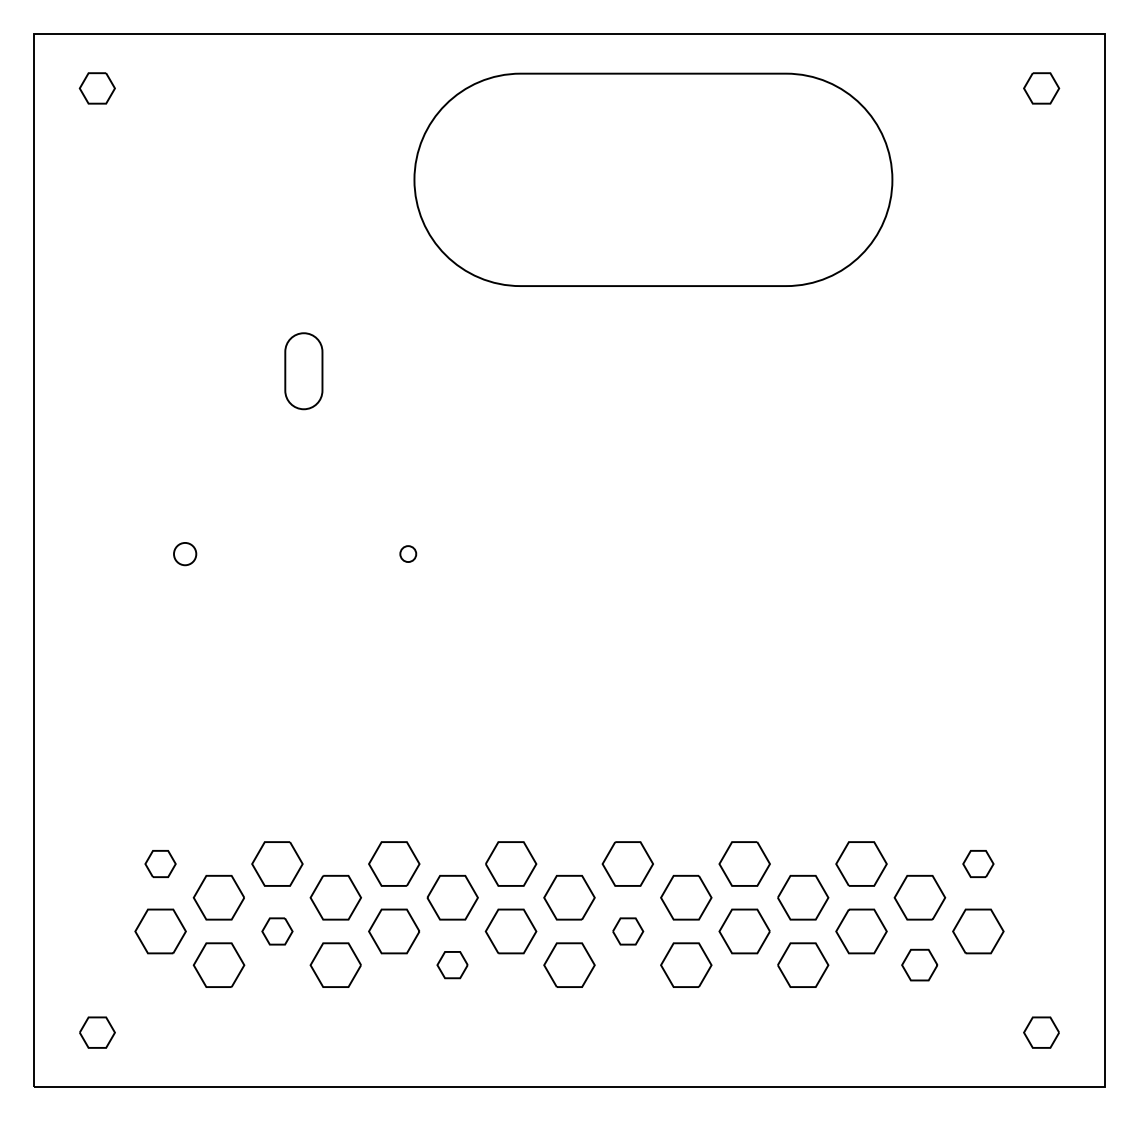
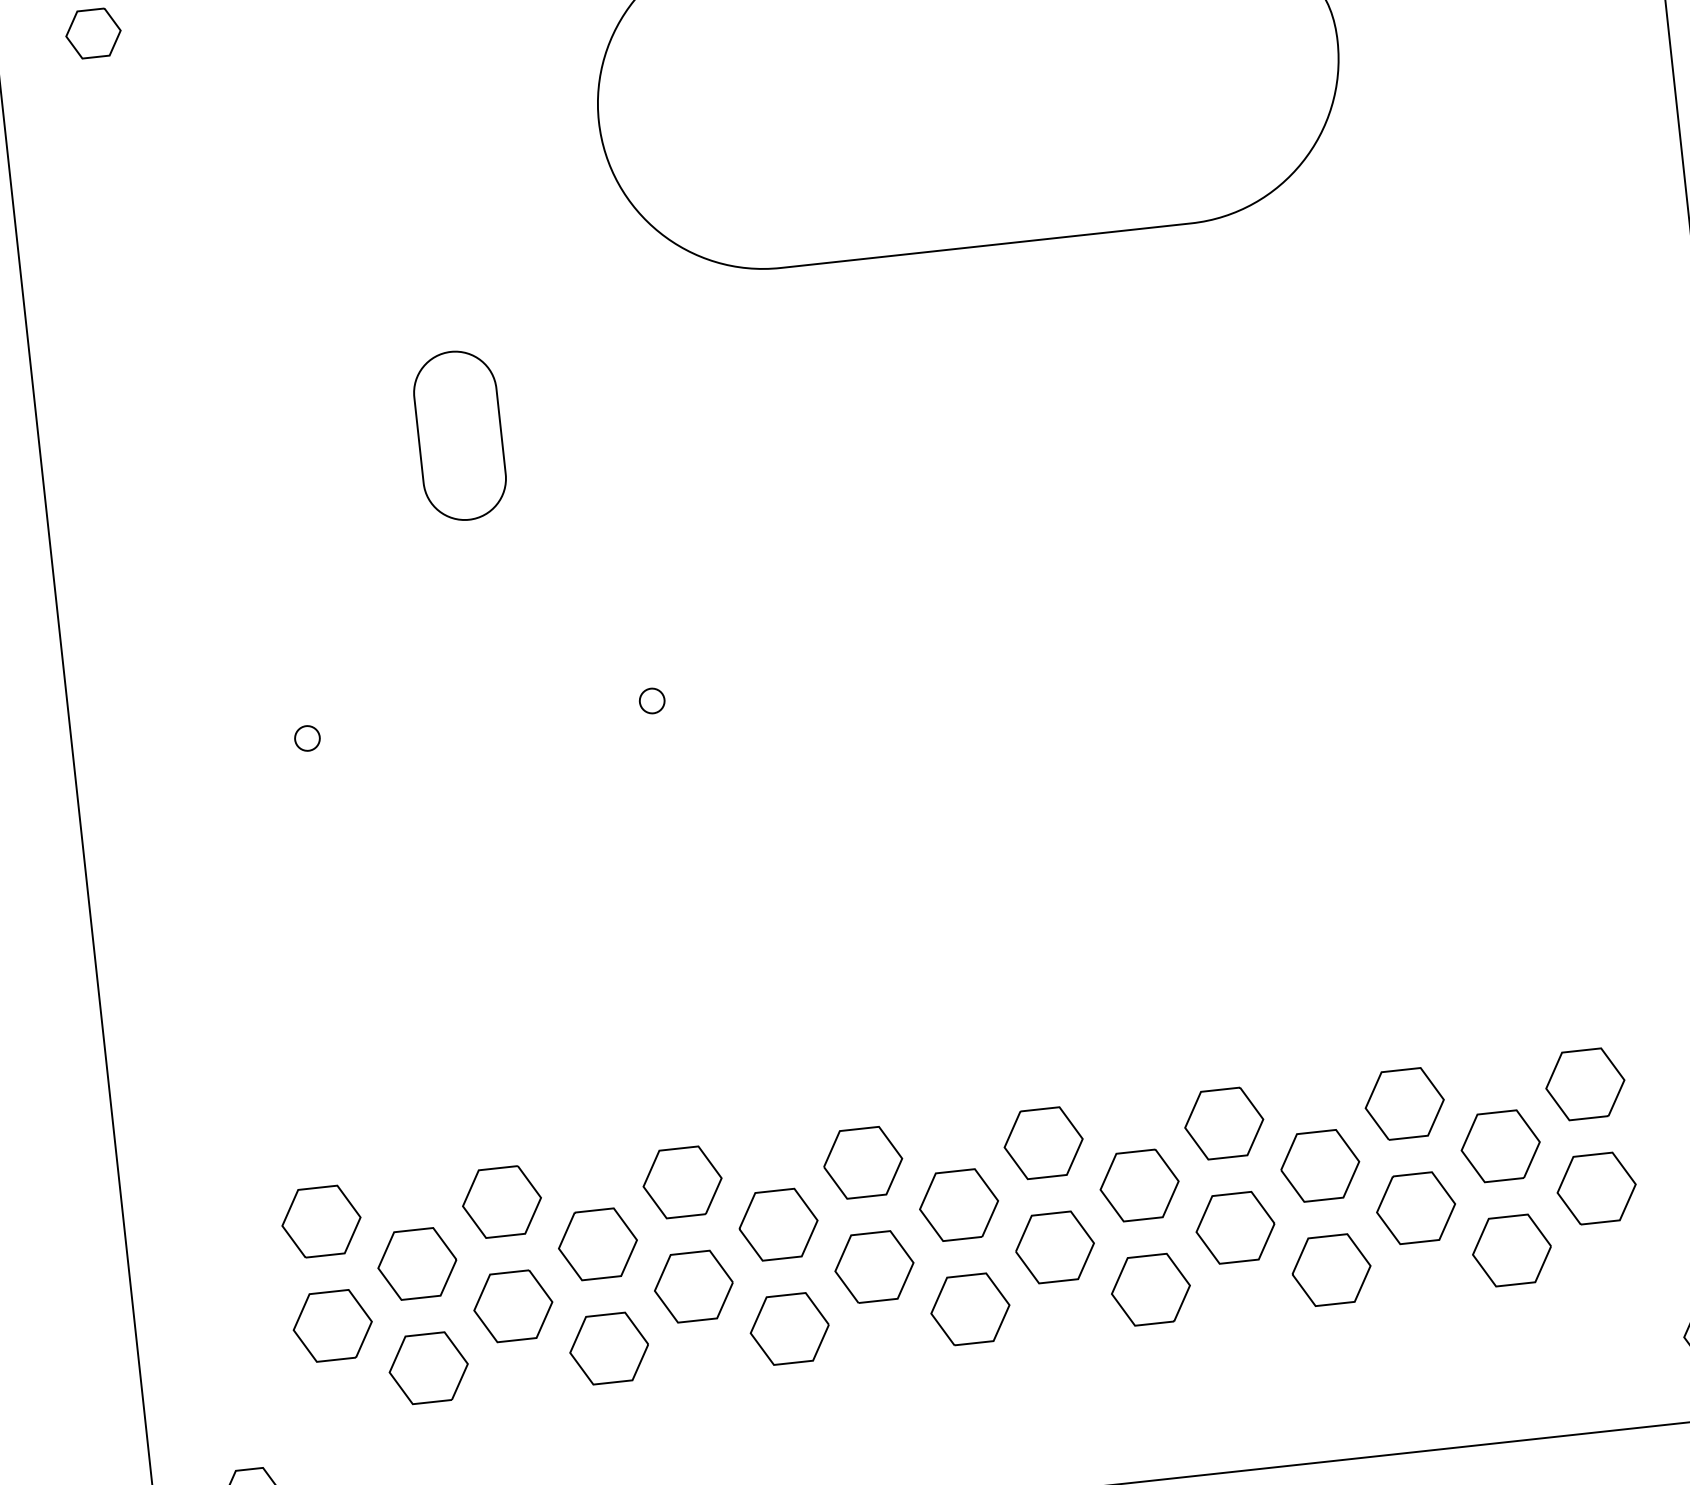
part: (303, 371) -> (459, 436), size x1.43
circle: (185, 553) -> (307, 737), size x0.71
part: (160, 863) -> (321, 1220), size x1.67
part: (978, 863) -> (1585, 1083), size x1.67
part: (277, 931) -> (513, 1306), size x1.67
part: (628, 931) -> (1055, 1247), size x1.67
part: (452, 964) -> (789, 1327), size x1.67
part: (919, 964) -> (1511, 1249), size x1.43

